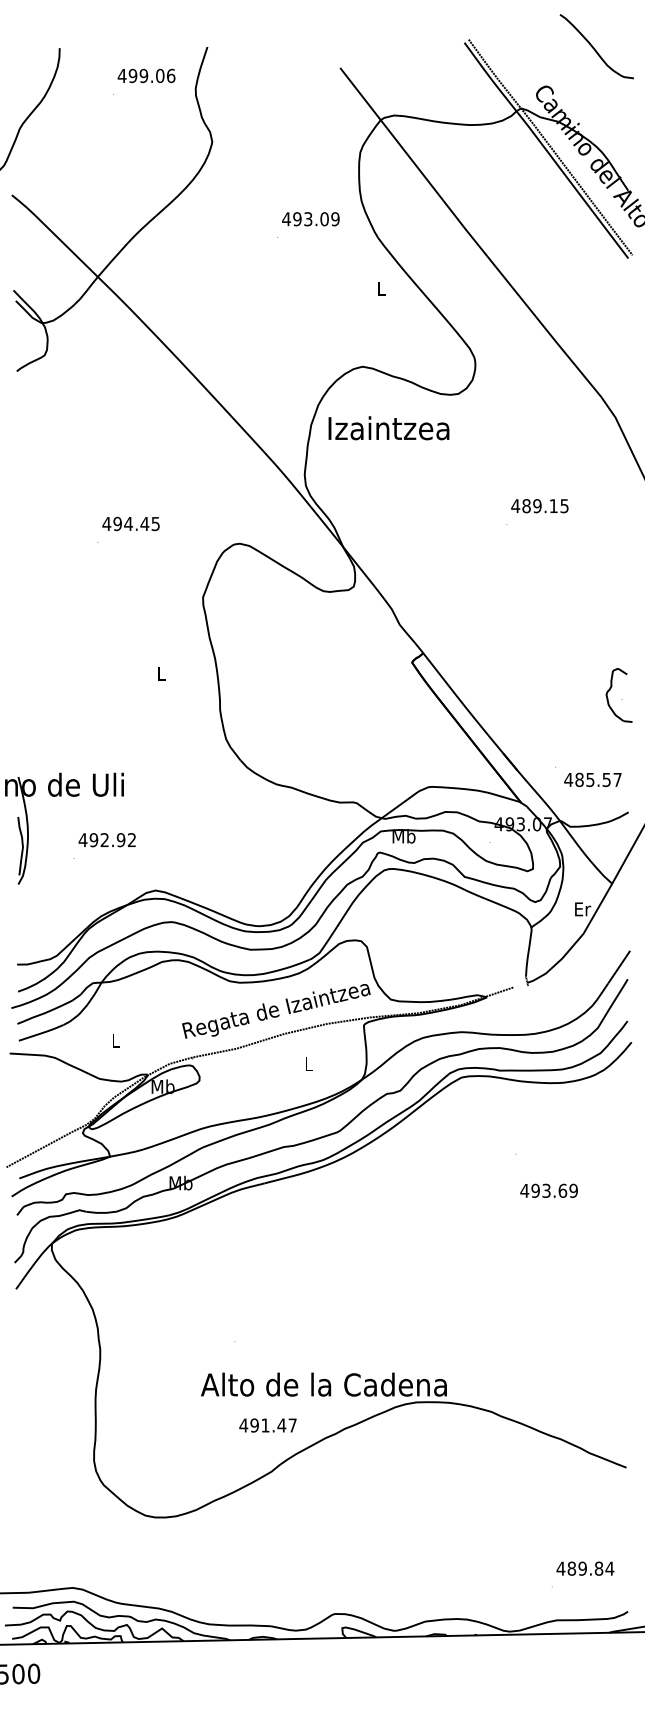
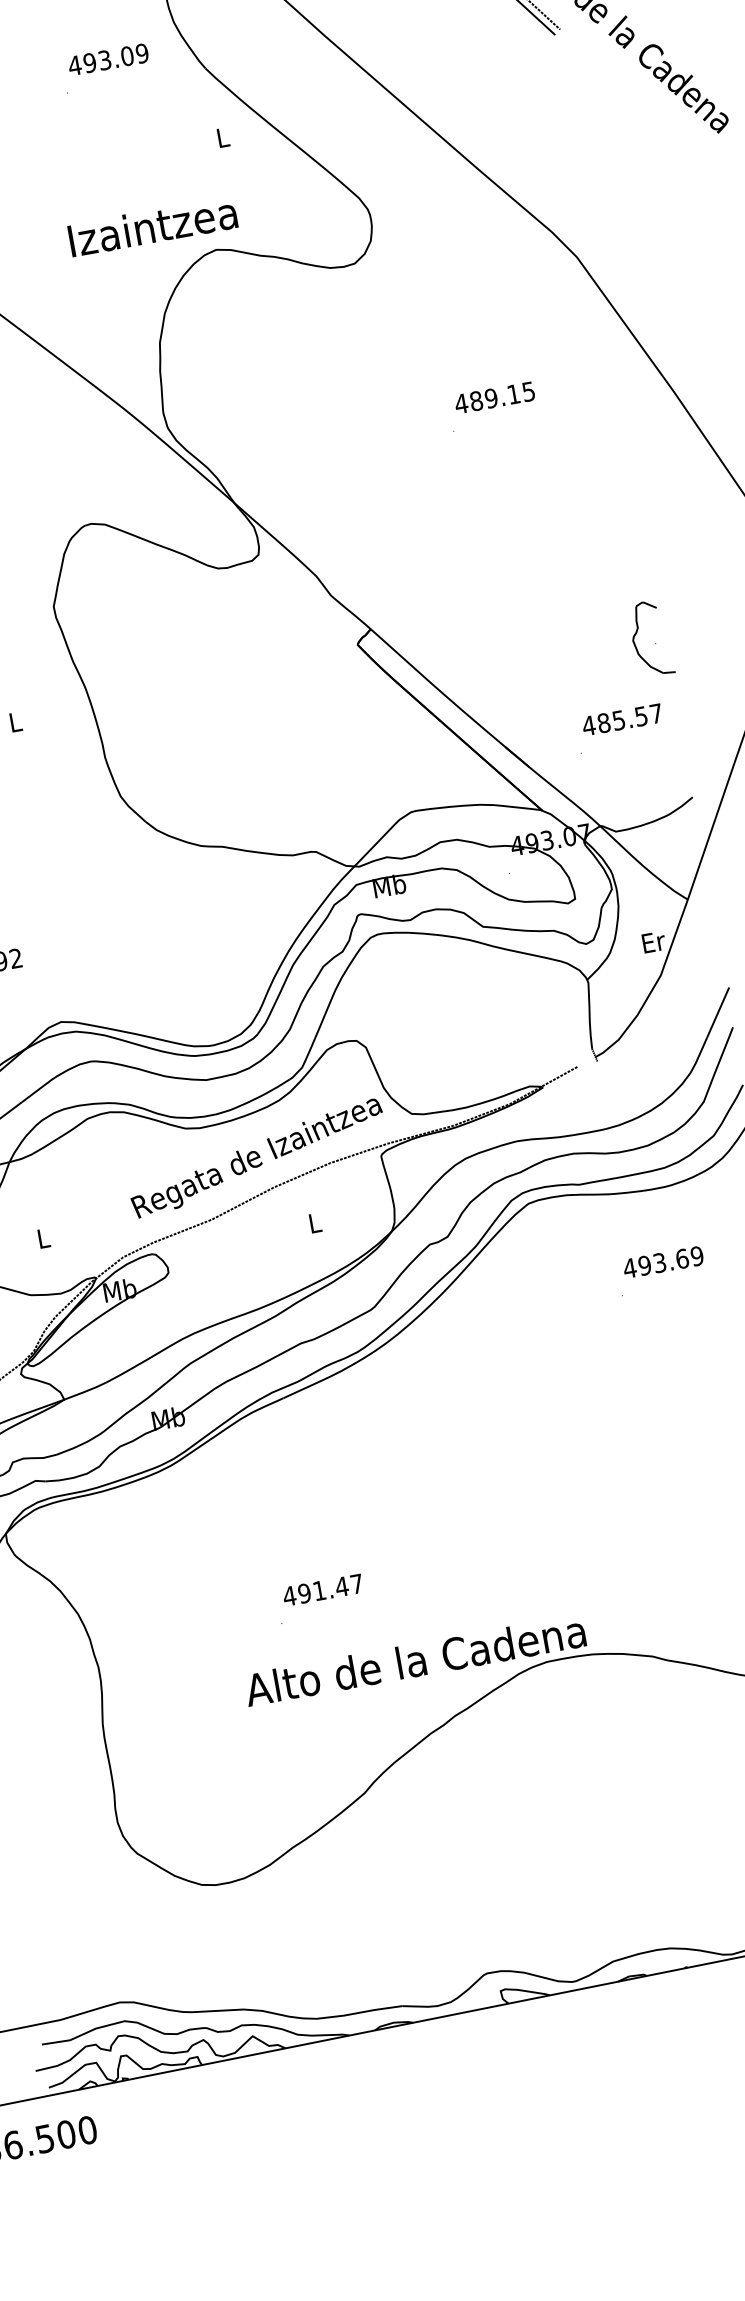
text: (388, 428) -> (152, 226), moved
text: (592, 779) -> (621, 719), moved
text: (548, 1190) -> (662, 1261), moved
text: (267, 1425) -> (322, 1590), moved

